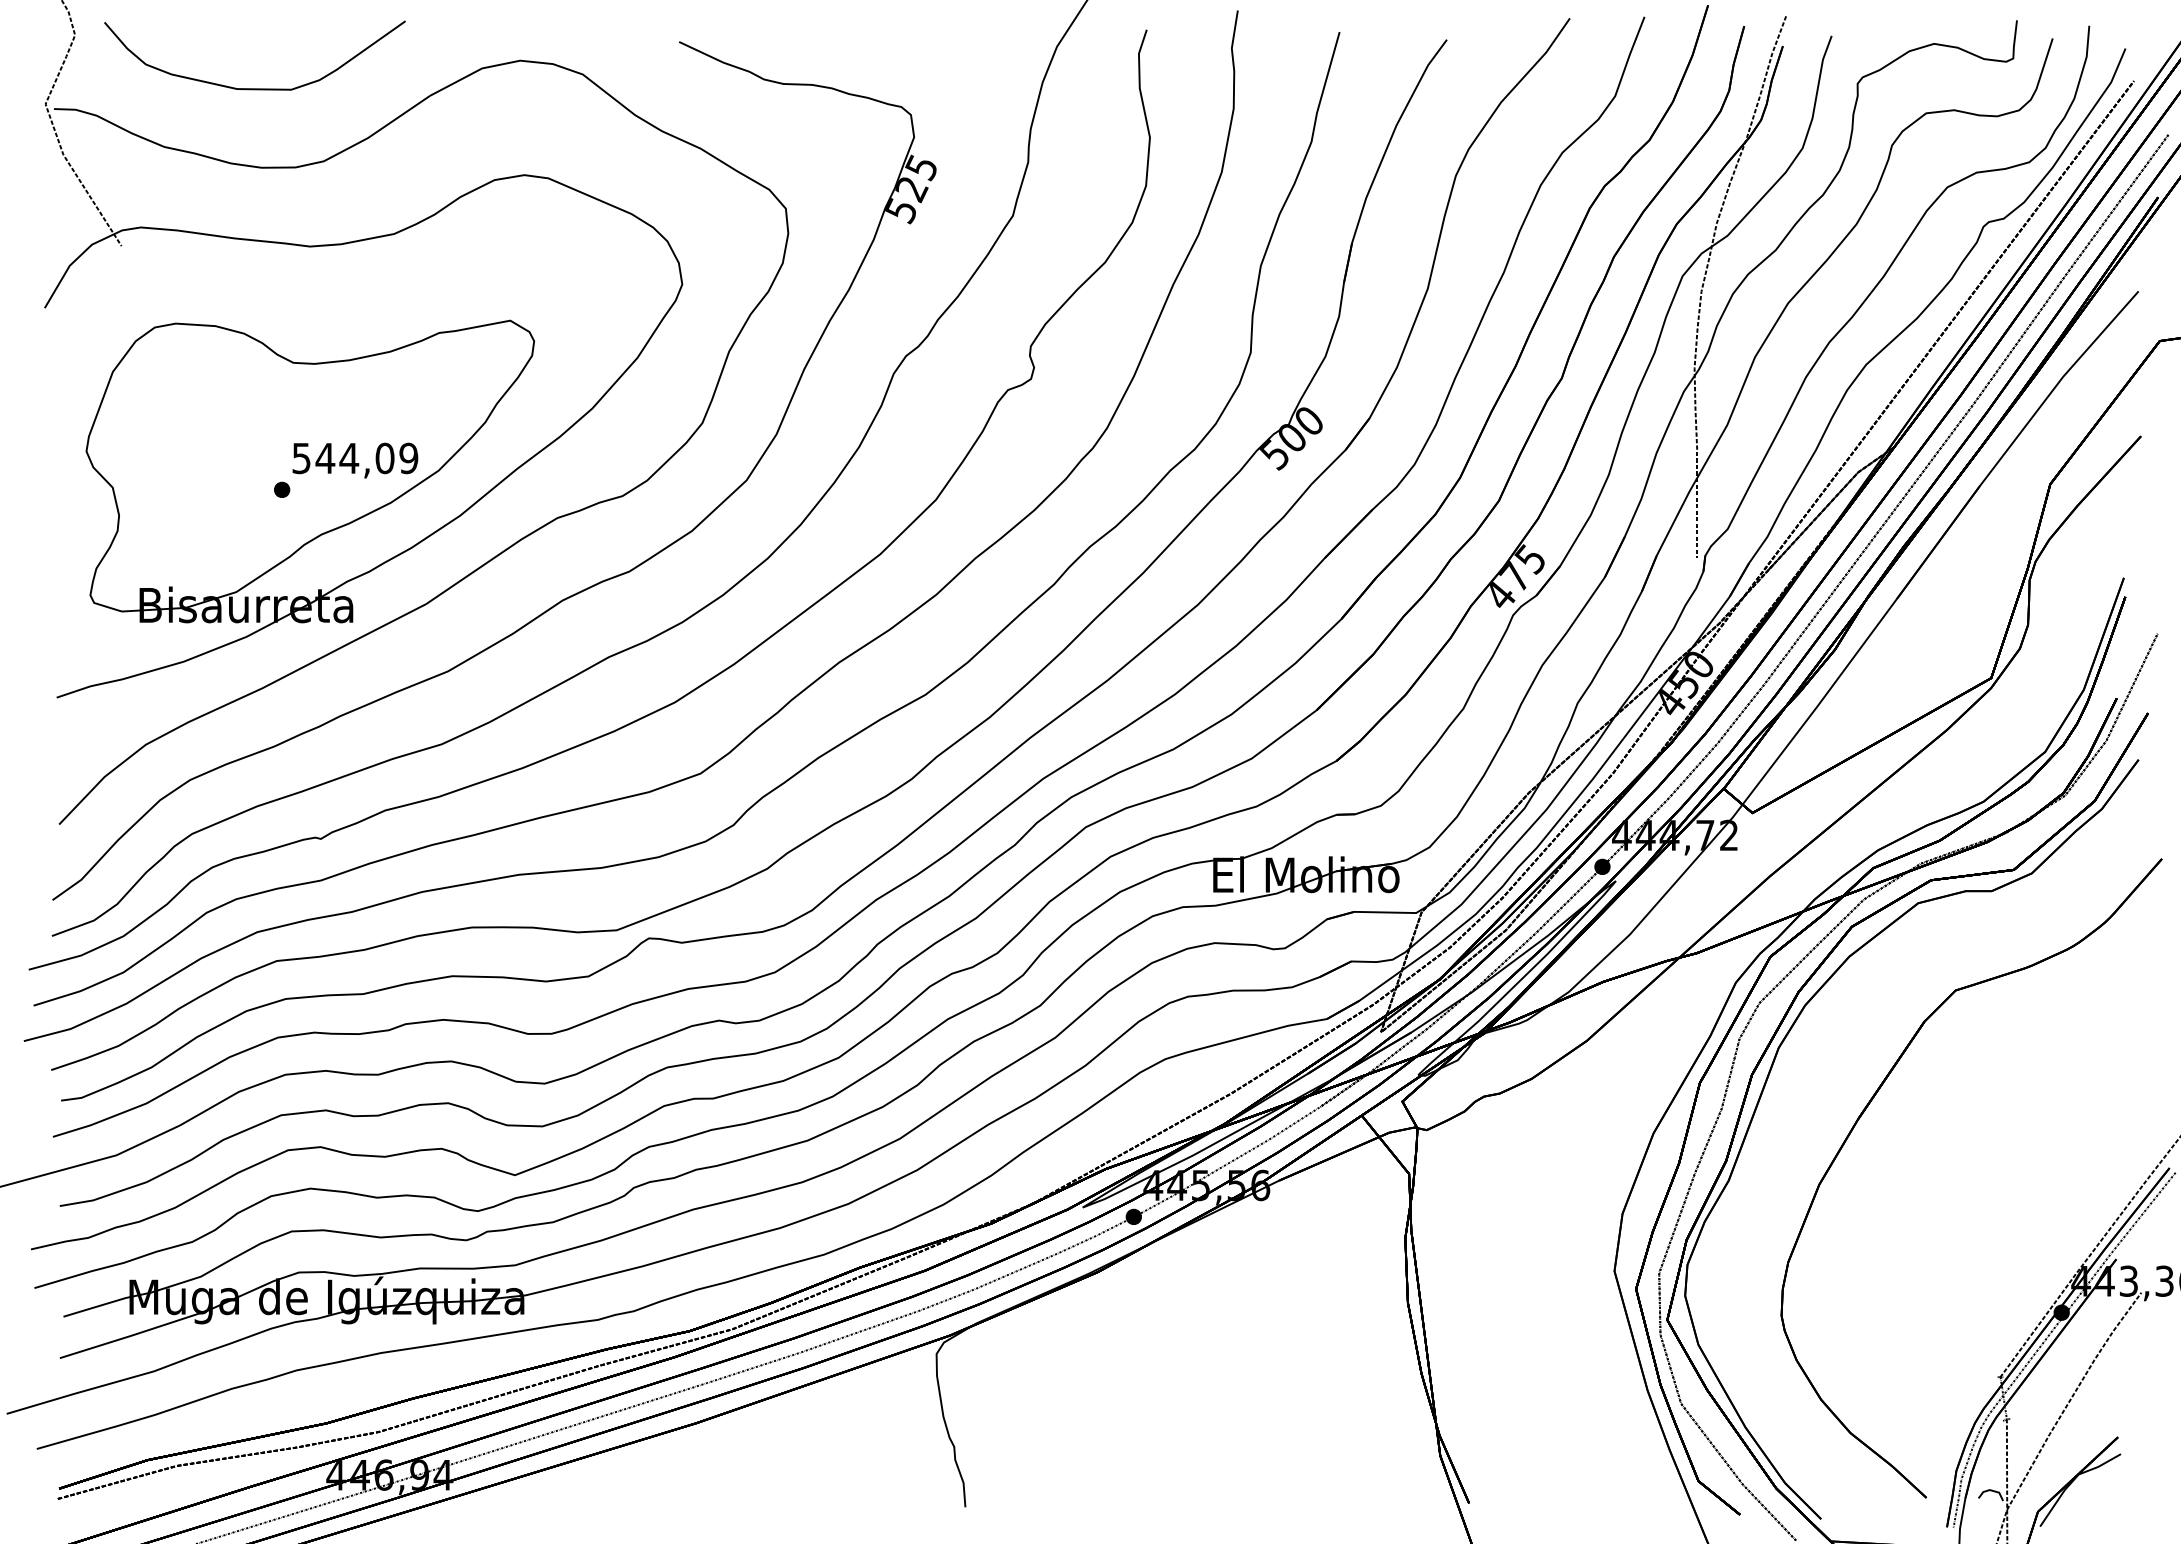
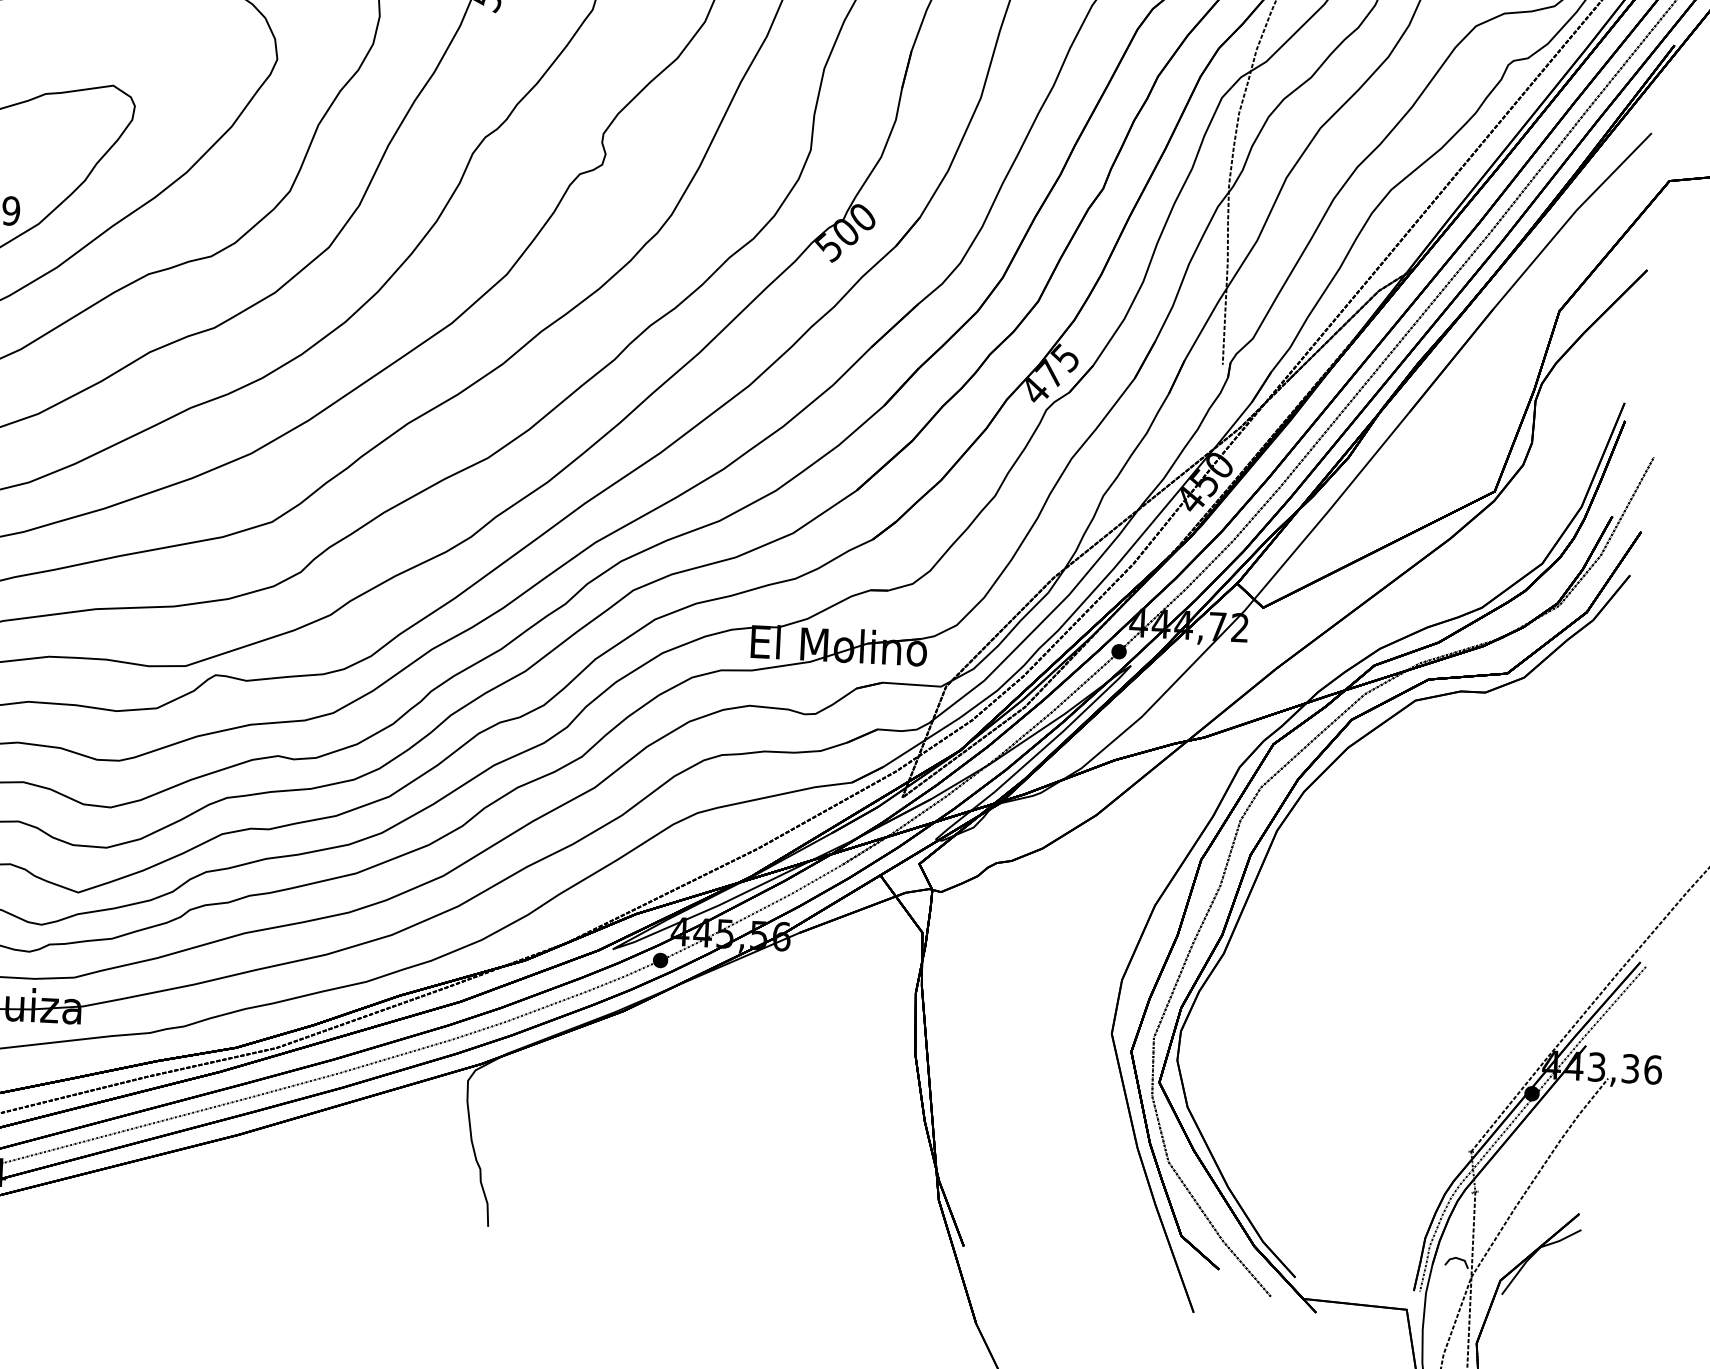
part: (1866, 1109) -> (1357, 892), removed

